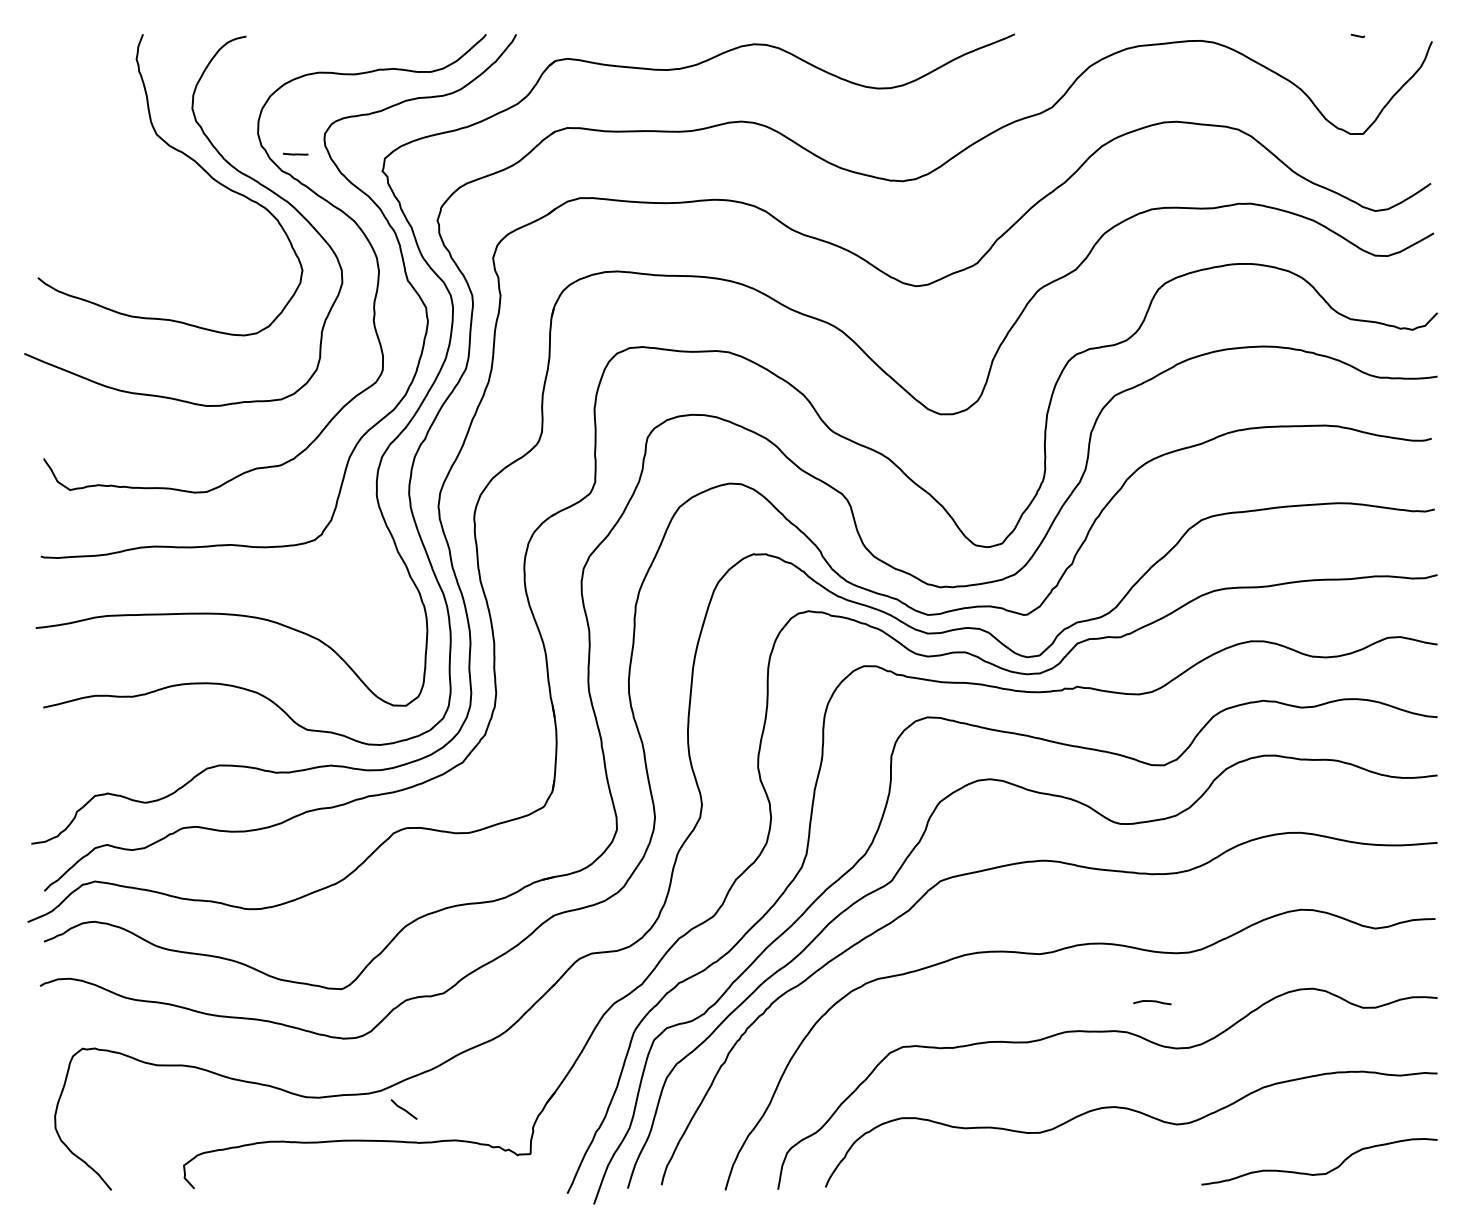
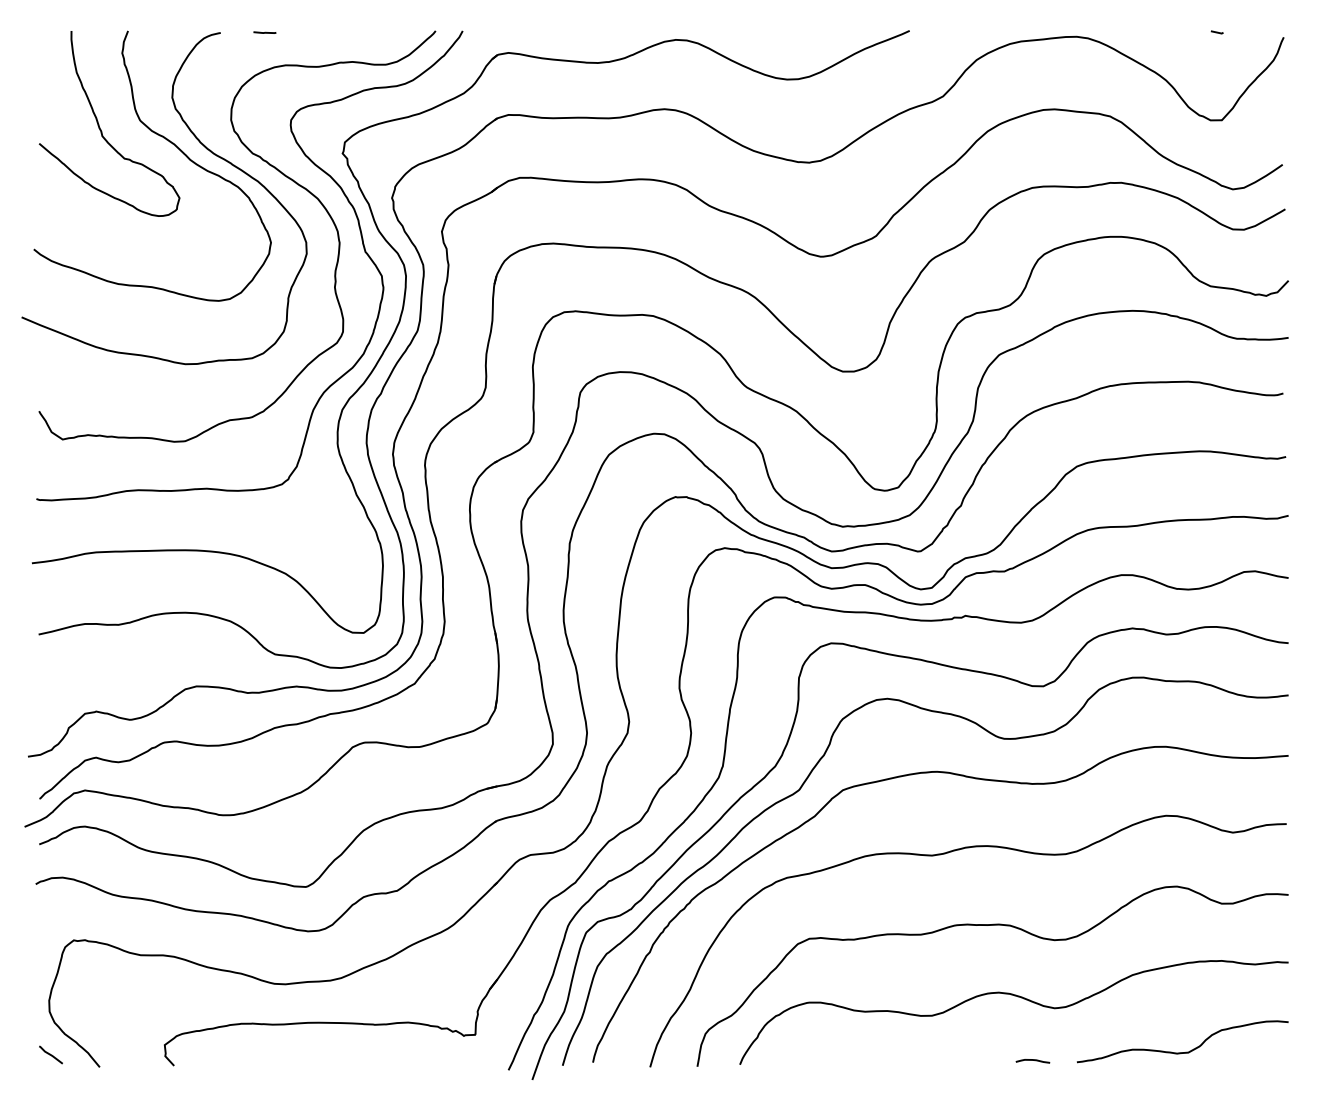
curve: (111, 139) -> (99, 125), added
line: (295, 153) -> (264, 32), moved
curve: (1152, 1002) -> (1033, 1061), moved
line: (403, 1109) -> (50, 1054), moved

